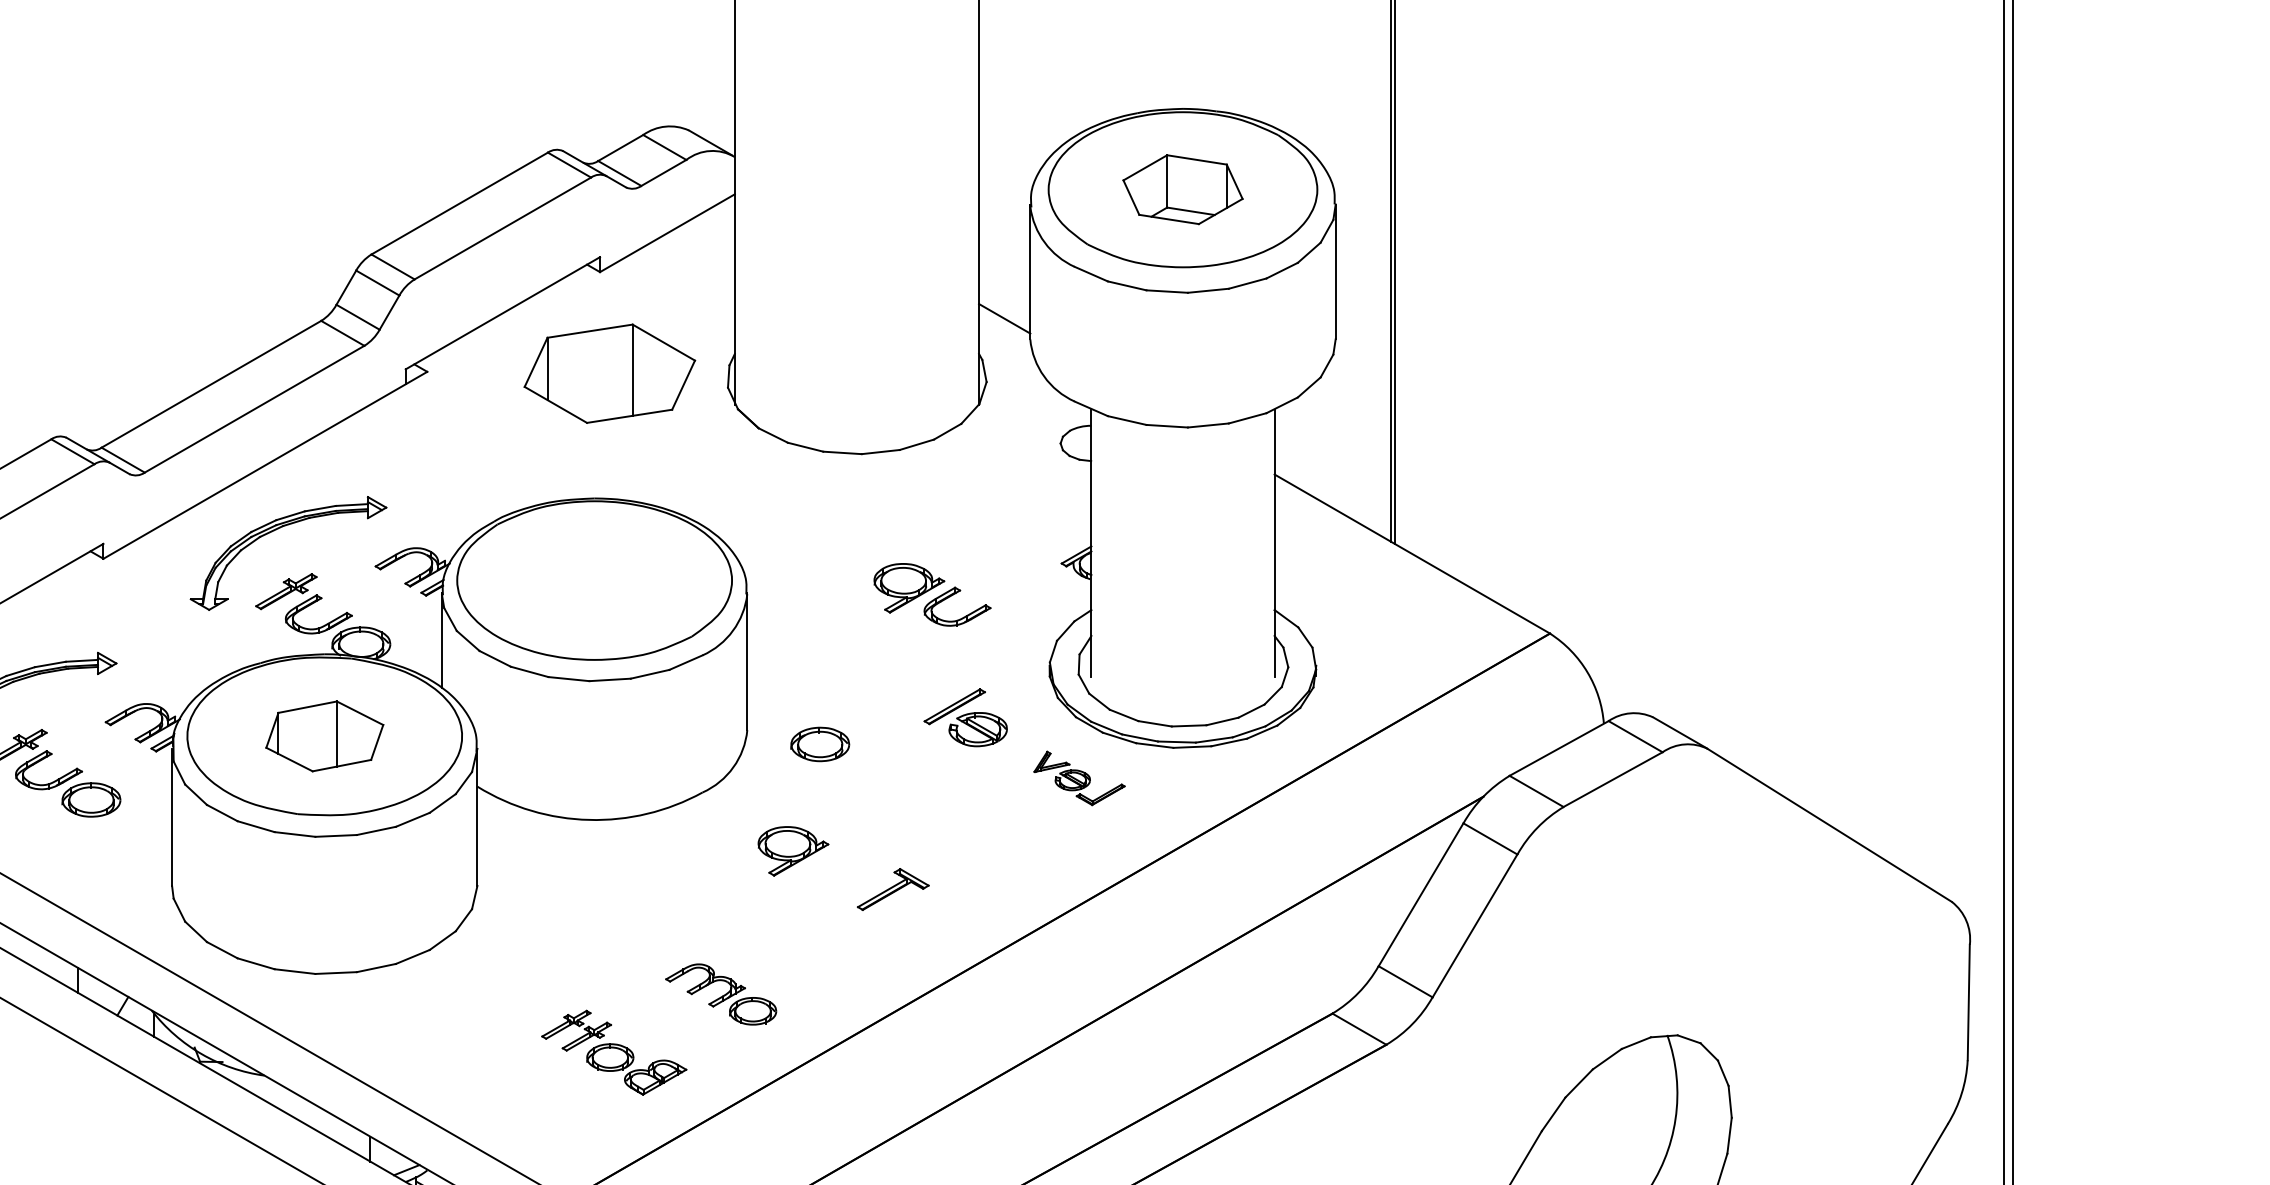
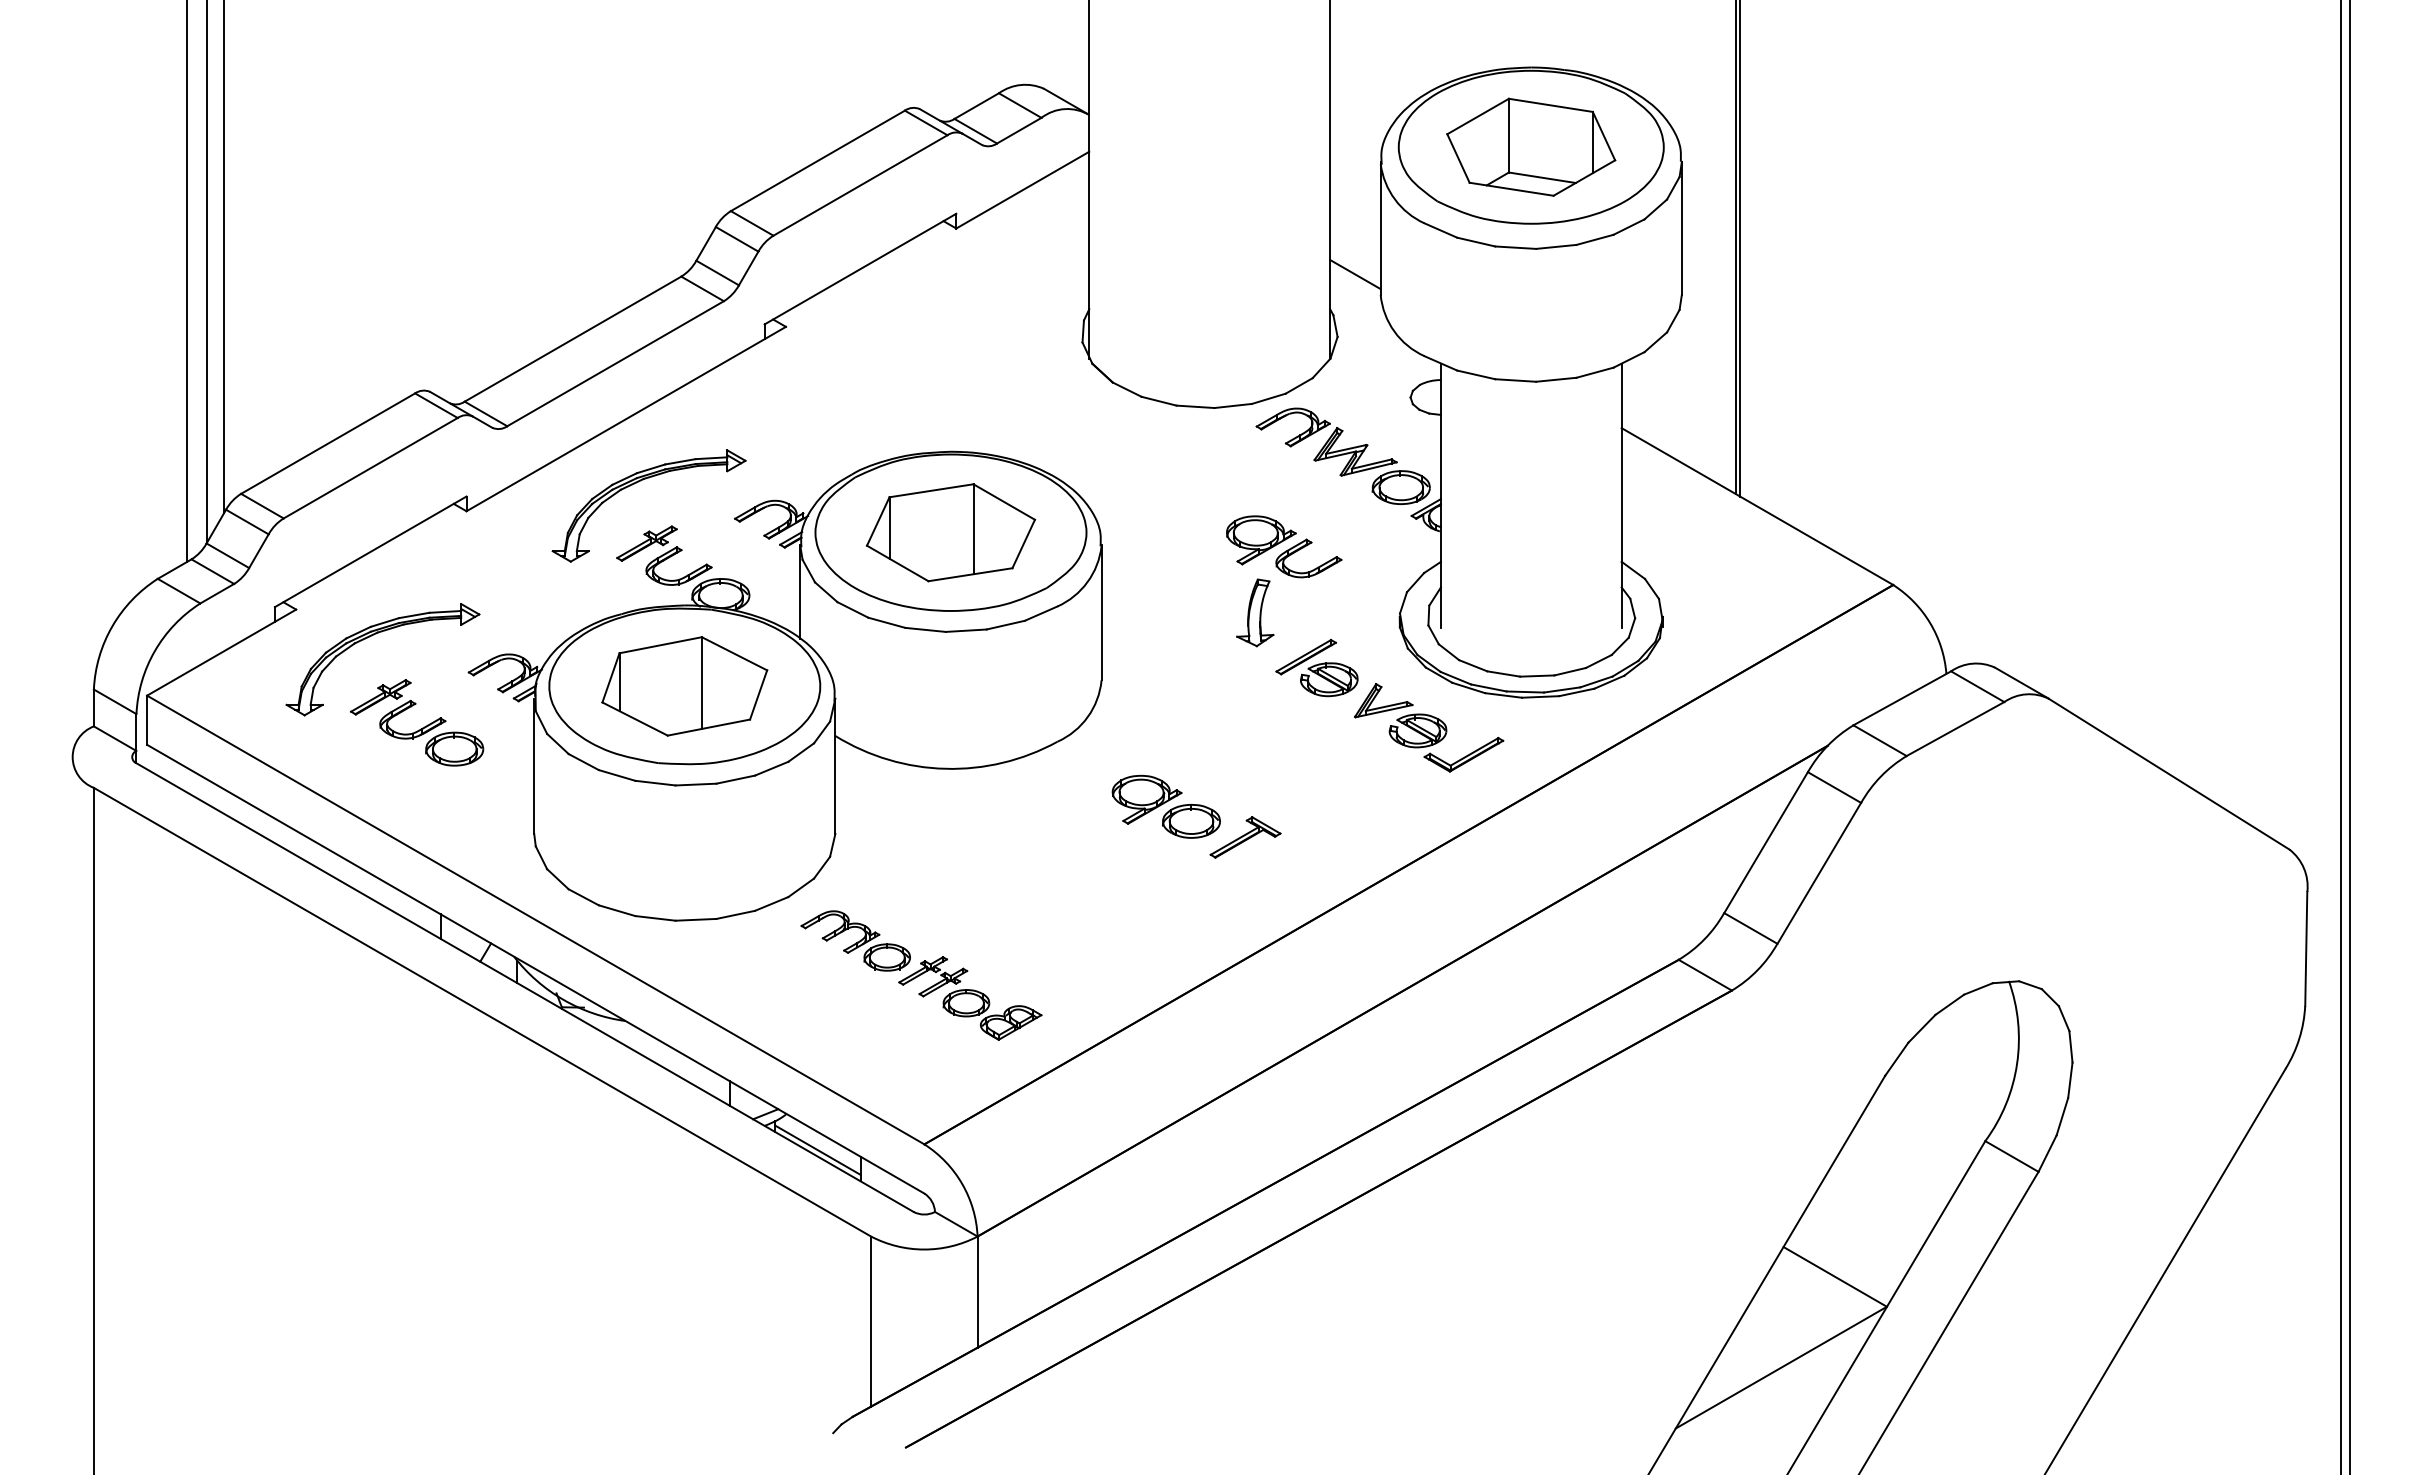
part: (1183, 188) -> (1531, 146), size x1.43
part: (610, 373) -> (951, 532), moved
part: (991, 502) -> (1342, 455), added
part: (903, 661) -> (1255, 612), added
part: (324, 736) -> (684, 686), size x1.43
part: (820, 744) -> (1191, 821), moved
part: (1079, 778) -> (1429, 727), size x1.67
part: (720, 994) -> (855, 940), moved

